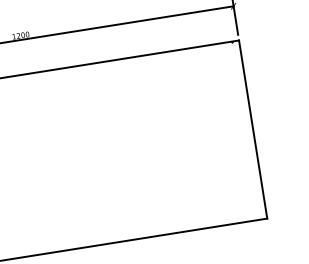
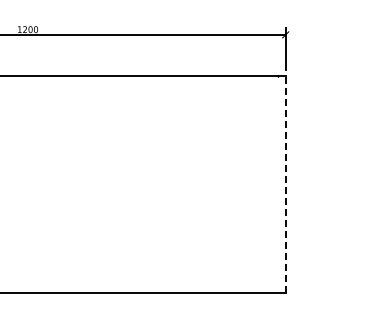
line: (252, 129) -> (285, 184), solid -> dashed

